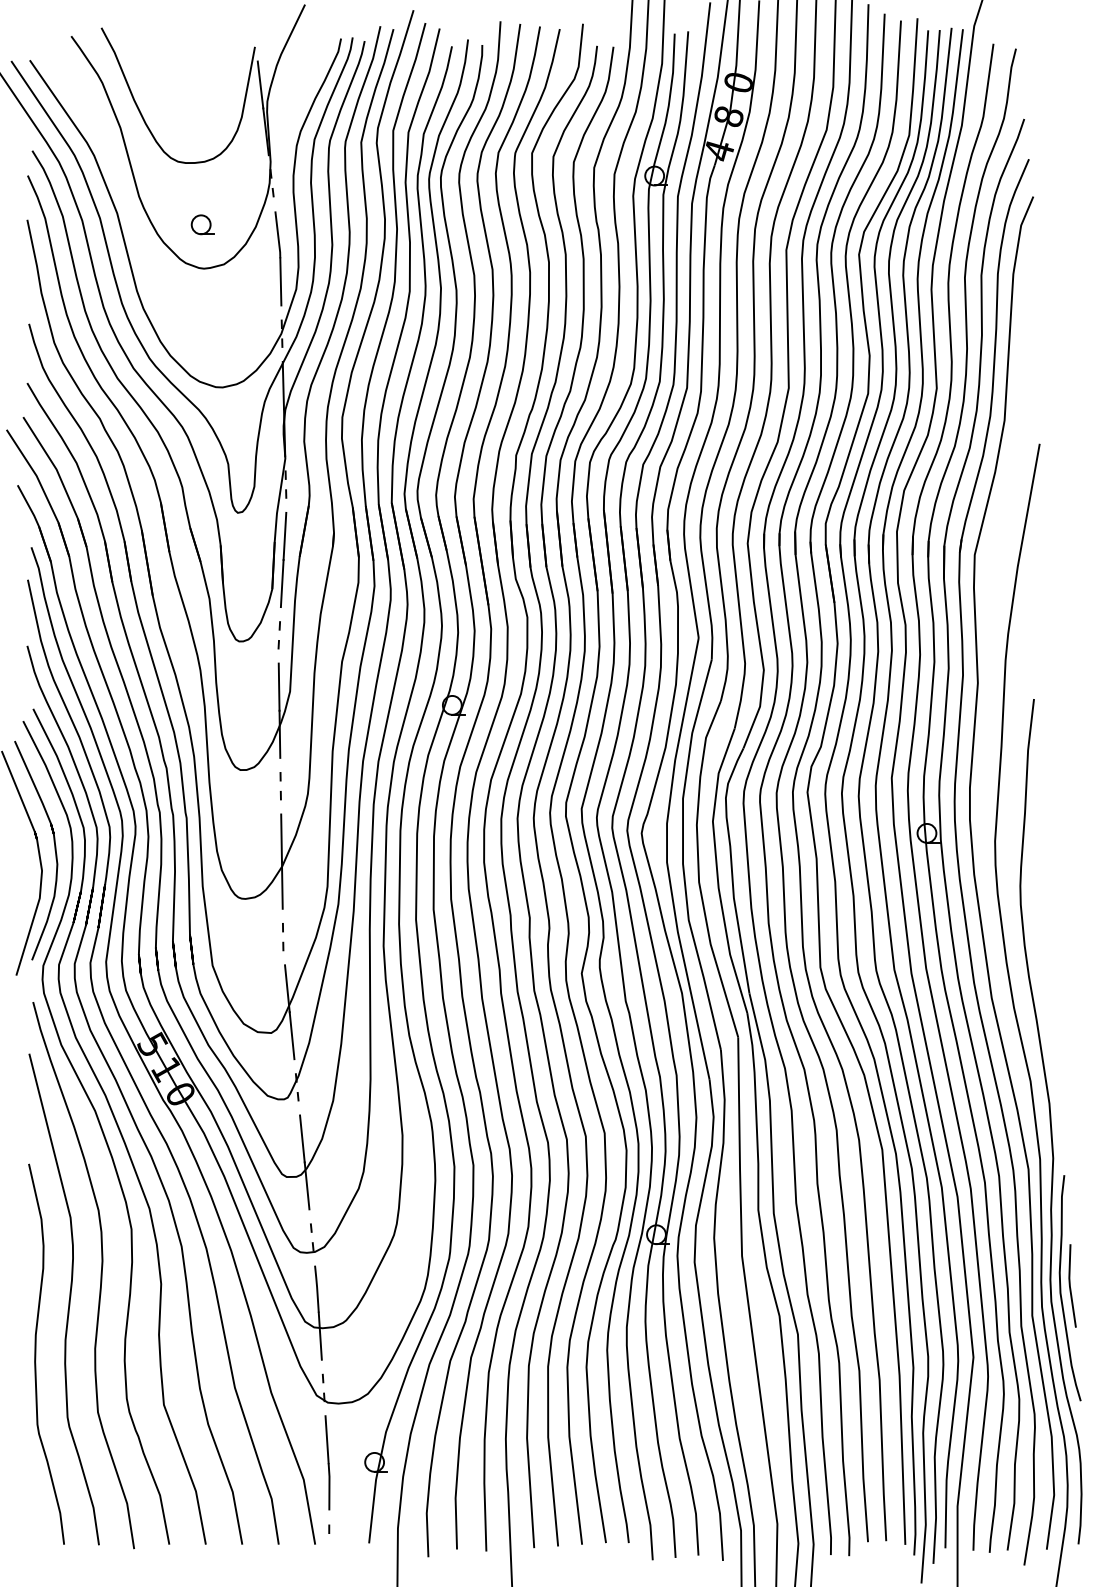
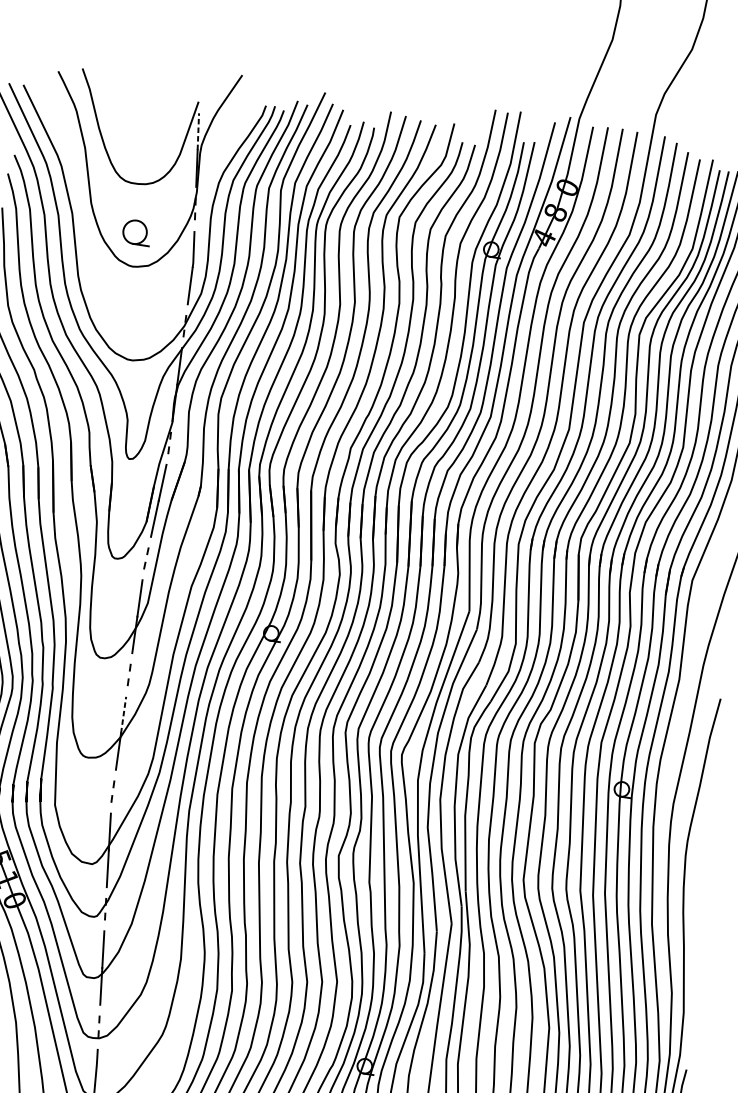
line: (260, 84) -> (198, 131), solid -> dashed
part: (202, 224) -> (136, 232), size x1.6
line: (281, 838) -> (123, 715), solid -> dashed

